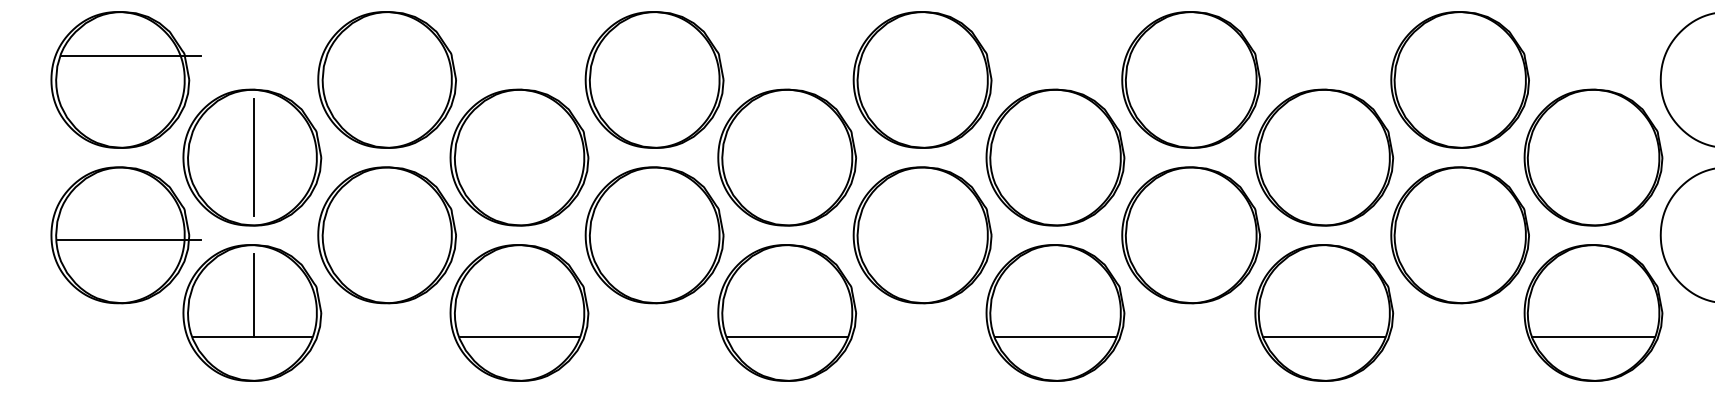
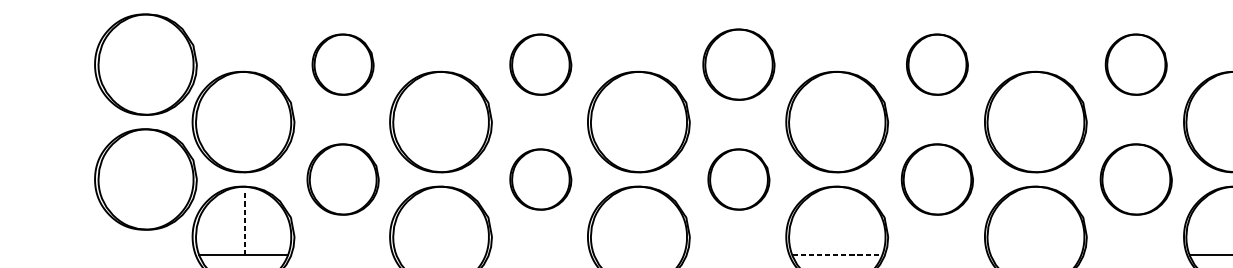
line: (130, 55) -> (153, 46), removed
part: (386, 79) -> (342, 64), size x0.6
part: (654, 79) -> (540, 64), size x0.6
part: (922, 79) -> (738, 64), size x0.7
part: (1190, 79) -> (937, 64), size x0.6
part: (1459, 79) -> (1135, 64), size x0.6
line: (254, 157) -> (245, 121), removed
part: (386, 235) -> (342, 179), size x0.7
part: (654, 235) -> (540, 179), size x0.6
part: (922, 235) -> (738, 179), size x0.6
part: (1190, 235) -> (937, 179), size x0.7
part: (1459, 235) -> (1135, 179), size x0.7
line: (129, 240) -> (152, 183), removed
line: (254, 295) -> (245, 223), solid -> dashed
line: (519, 337) -> (441, 255), removed
line: (786, 337) -> (638, 255), removed
line: (1055, 337) -> (837, 255), solid -> dashed
line: (1324, 337) -> (1036, 255), removed

